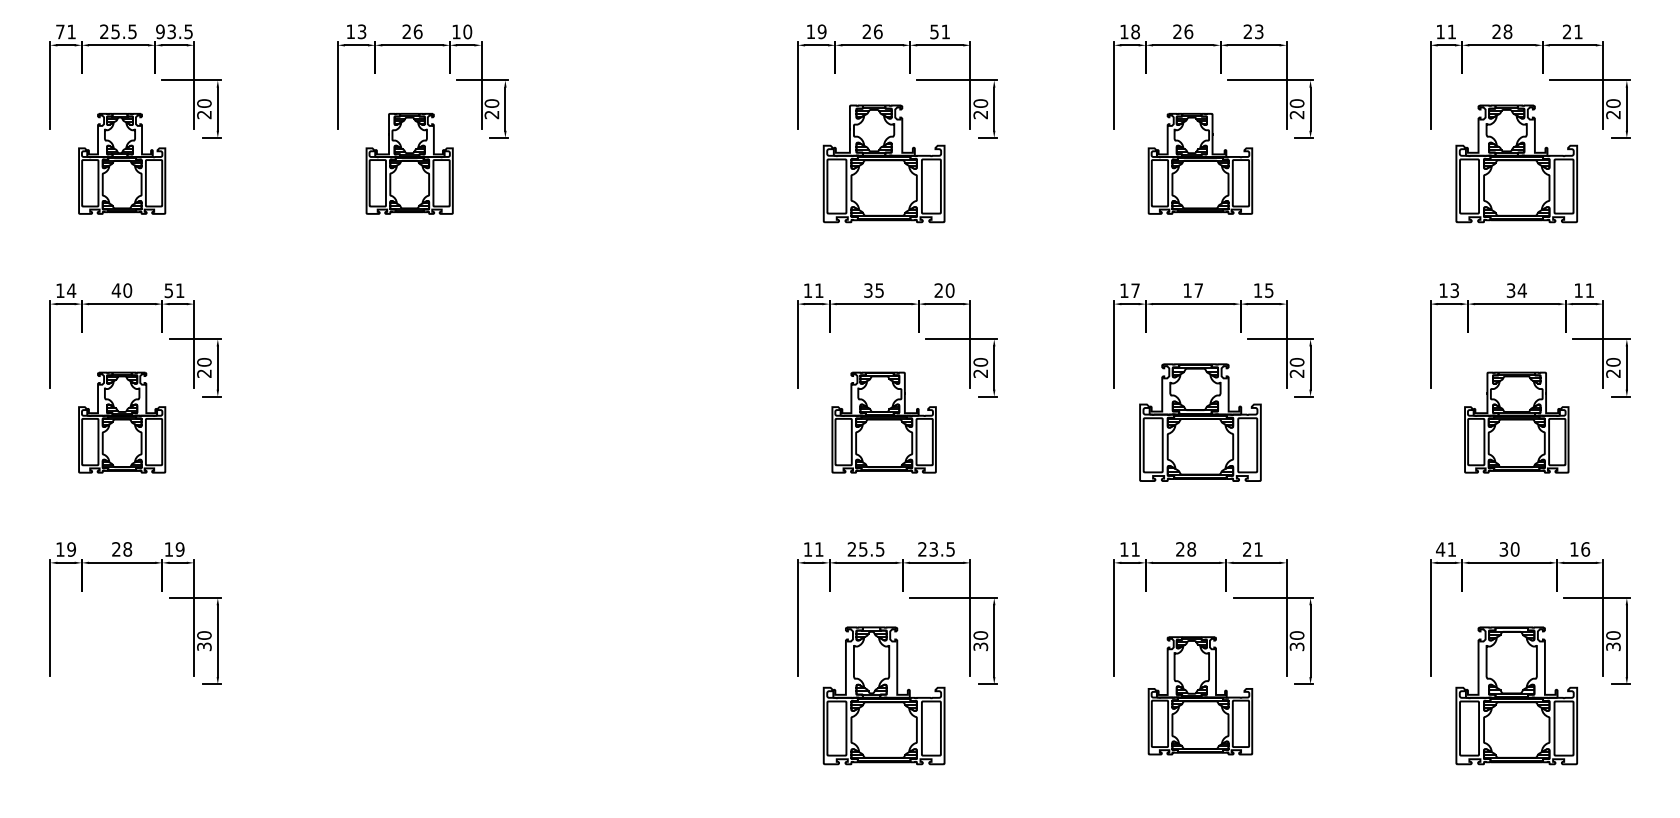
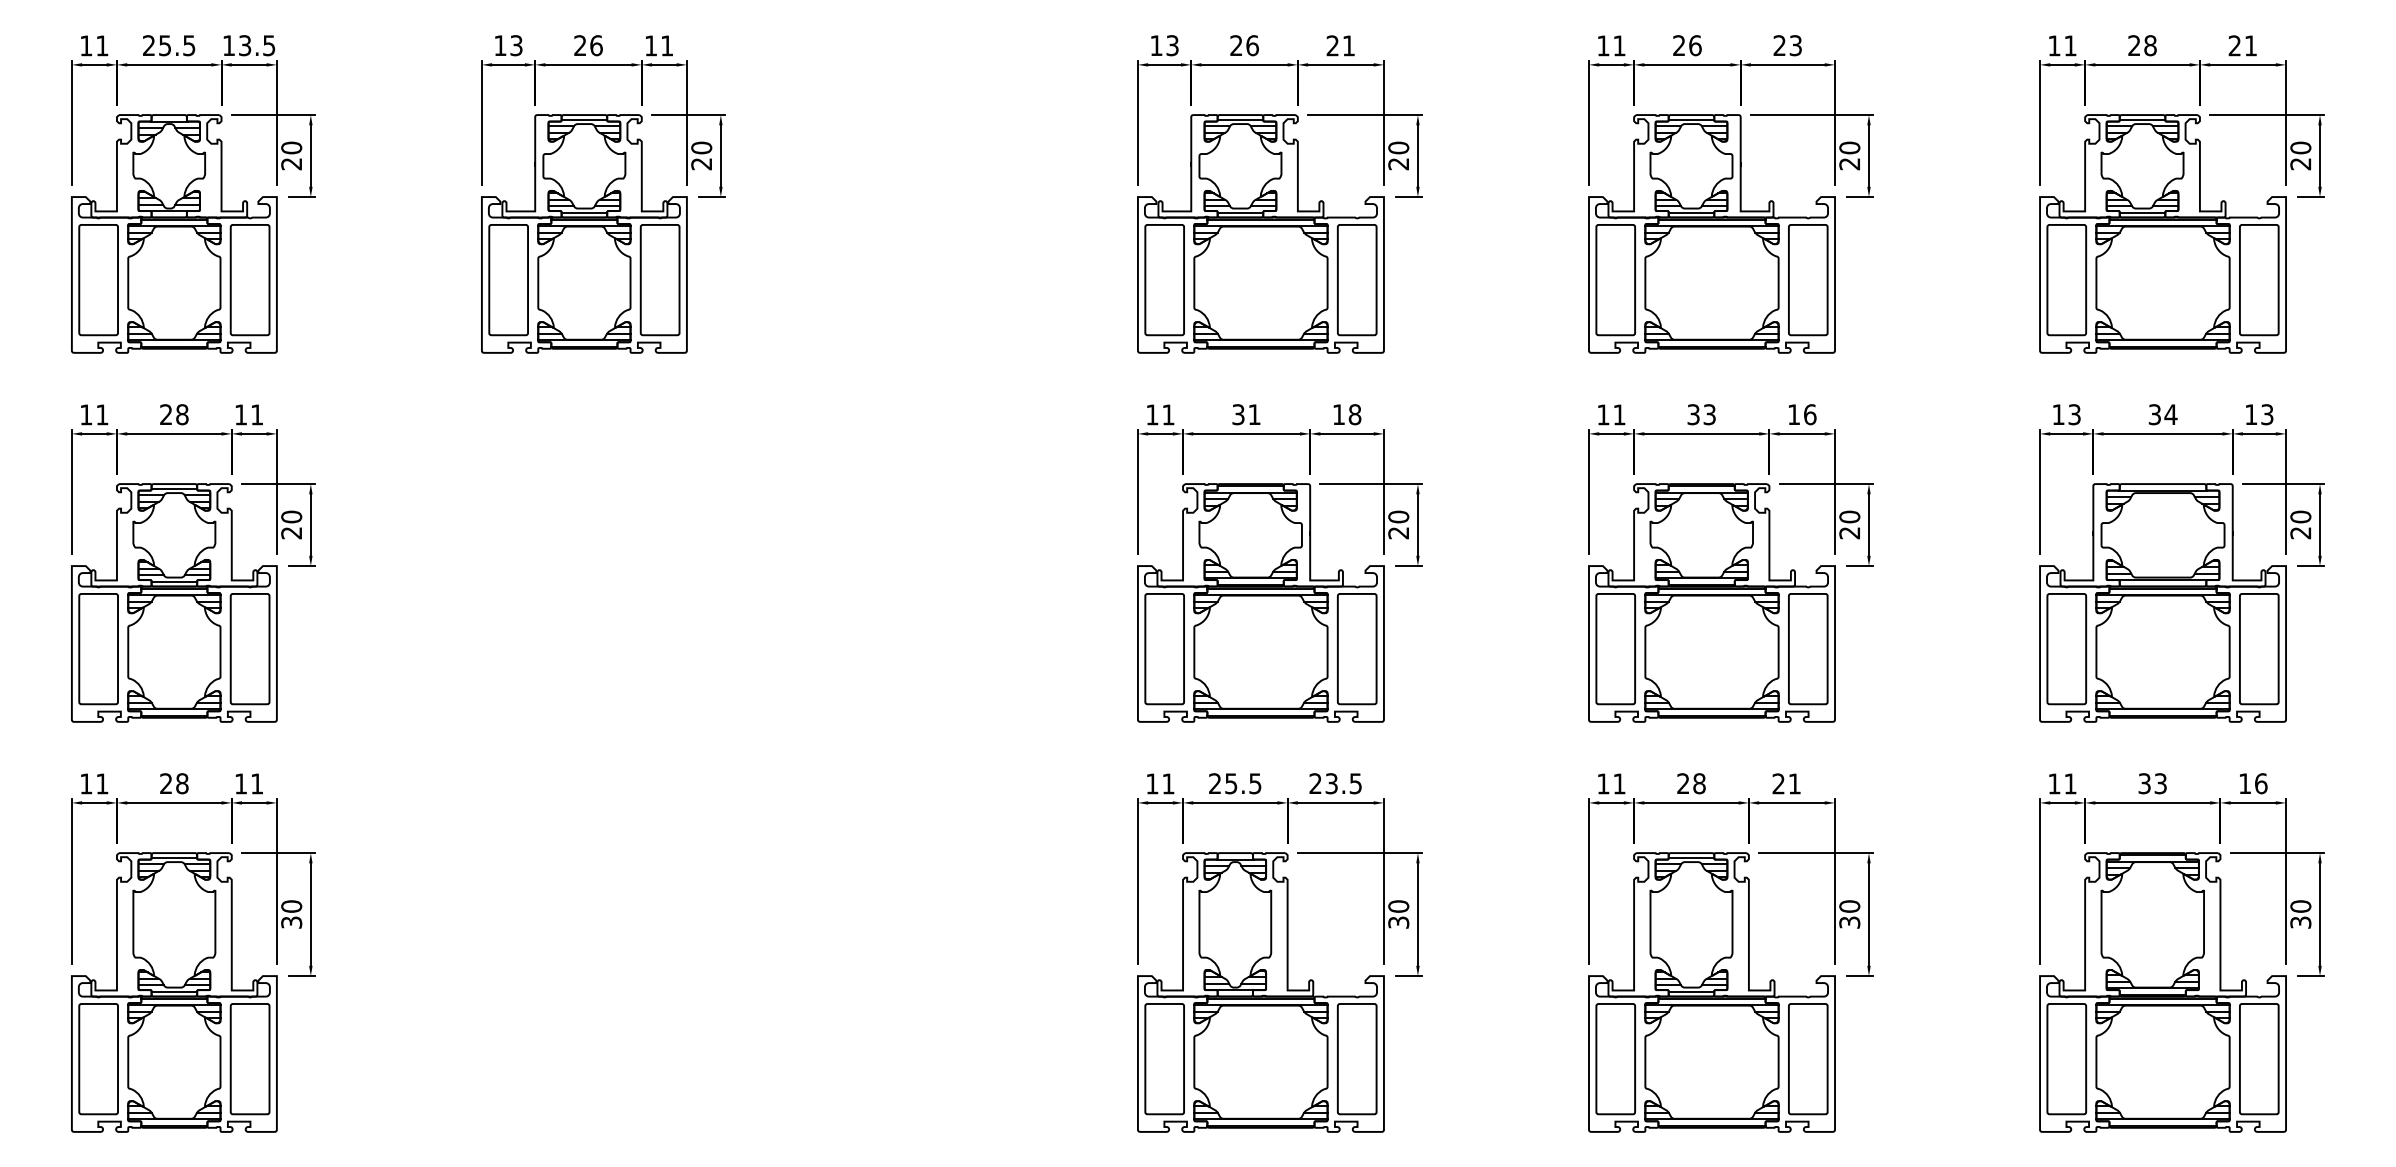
text: (60, 31) -> (86, 45), 71 -> 11
text: (160, 31) -> (228, 45), 93.5 -> 13.5
text: (467, 31) -> (667, 45), 10 -> 11
text: (822, 31) -> (1172, 45), 19 -> 13
text: (934, 31) -> (1332, 45), 51 -> 21
text: (1135, 31) -> (1619, 45), 18 -> 11
part: (122, 163) -> (174, 233), size x1.67
part: (409, 163) -> (584, 233), size x1.67
part: (883, 163) -> (1260, 233), size x1.43
part: (1200, 163) -> (1711, 233), size x1.67
part: (1516, 163) -> (2162, 233), size x1.43
text: (71, 290) -> (102, 414), 14 -> 11
text: (121, 290) -> (173, 414), 40 -> 28
text: (168, 290) -> (240, 414), 51 -> 11
text: (879, 290) -> (1254, 414), 35 -> 31
text: (944, 290) -> (1346, 414), 20 -> 18
text: (1135, 290) -> (1619, 414), 17 -> 11
text: (1193, 290) -> (1701, 414), 17 -> 33
text: (1269, 290) -> (1810, 414), 15 -> 16
text: (1590, 290) -> (2267, 414), 11 -> 13
part: (122, 422) -> (174, 602), size x1.67
part: (883, 422) -> (1260, 602), size x1.67
part: (1200, 422) -> (1711, 602), size x1.43
part: (1516, 422) -> (2162, 602), size x1.67
text: (71, 549) -> (102, 783), 19 -> 11
text: (179, 549) -> (256, 783), 19 -> 11
text: (1440, 549) -> (2054, 783), 41 -> 11
text: (1515, 549) -> (2160, 783), 30 -> 33
part: (122, 695) -> (174, 992), added
part: (883, 695) -> (1260, 992), size x1.43
part: (1200, 695) -> (1711, 992), size x1.67
part: (1516, 695) -> (2162, 992), size x1.43

